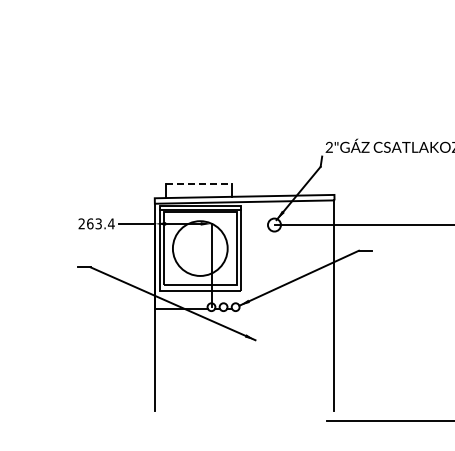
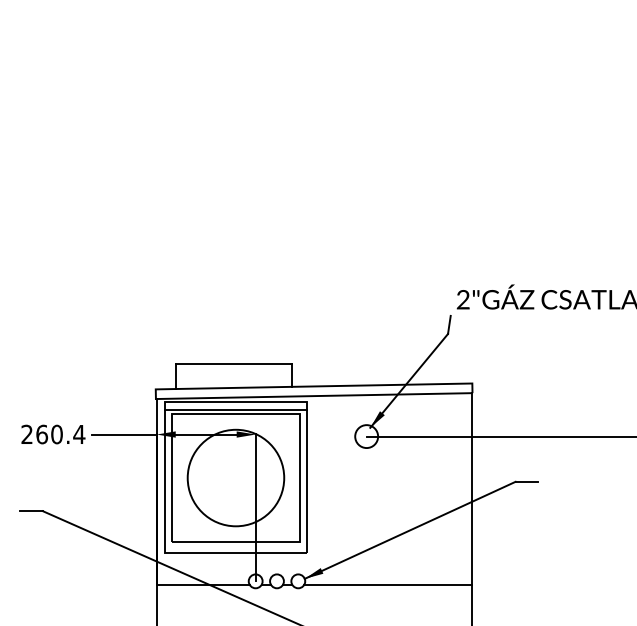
line: (199, 183) -> (234, 363), dashed -> solid
text: (98, 223) -> (56, 433), 263.4 -> 260.4
line: (286, 309) -> (387, 585), added

